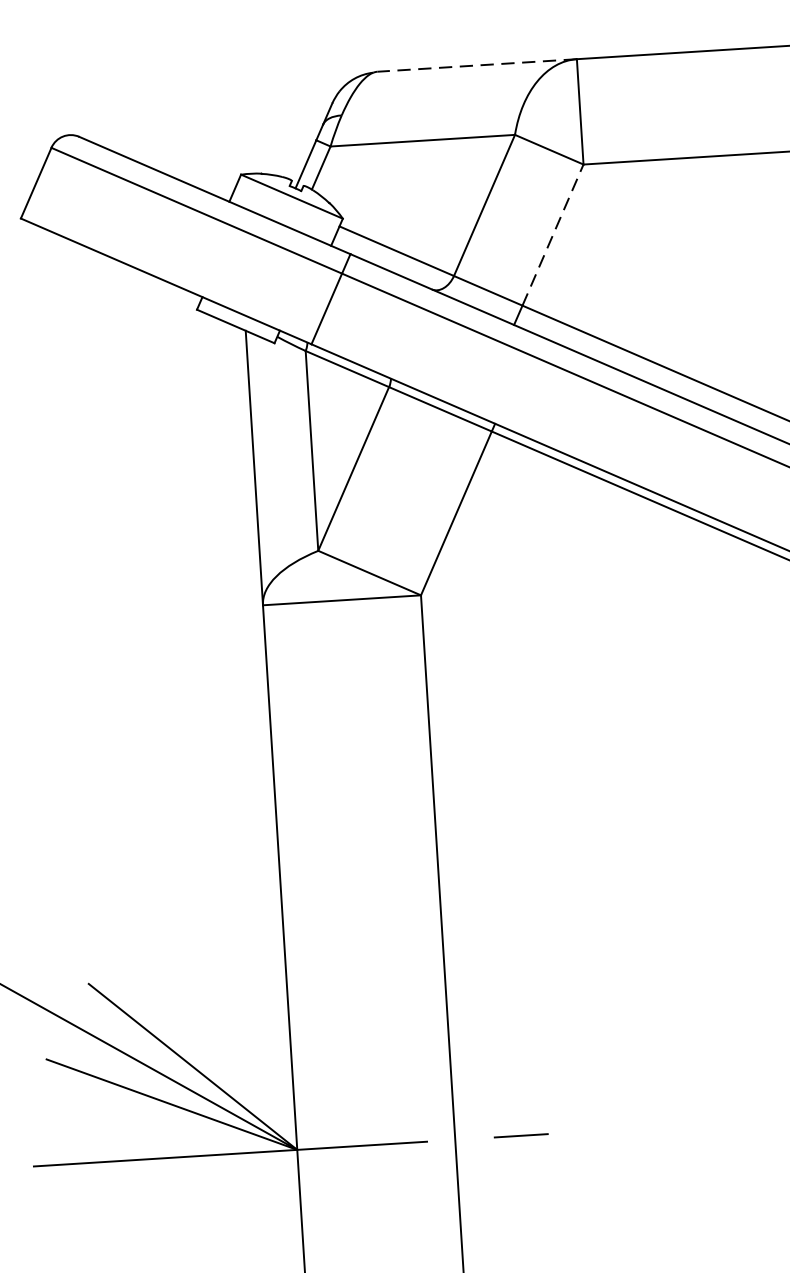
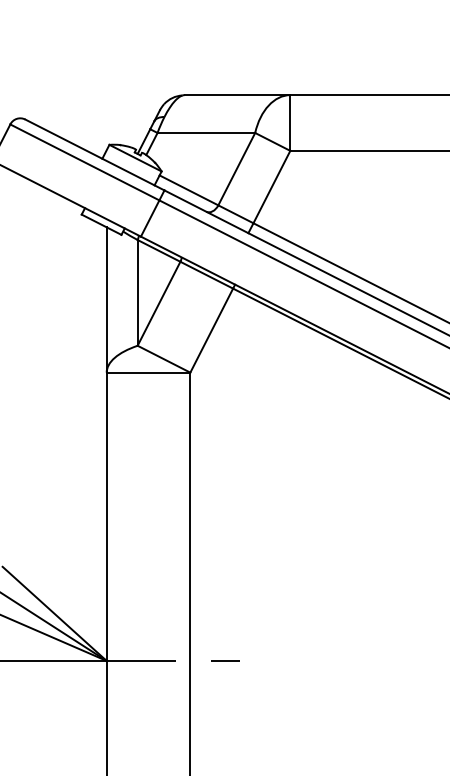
line: (477, 66) -> (237, 95), dashed -> solid
line: (552, 235) -> (271, 187), dashed -> solid

